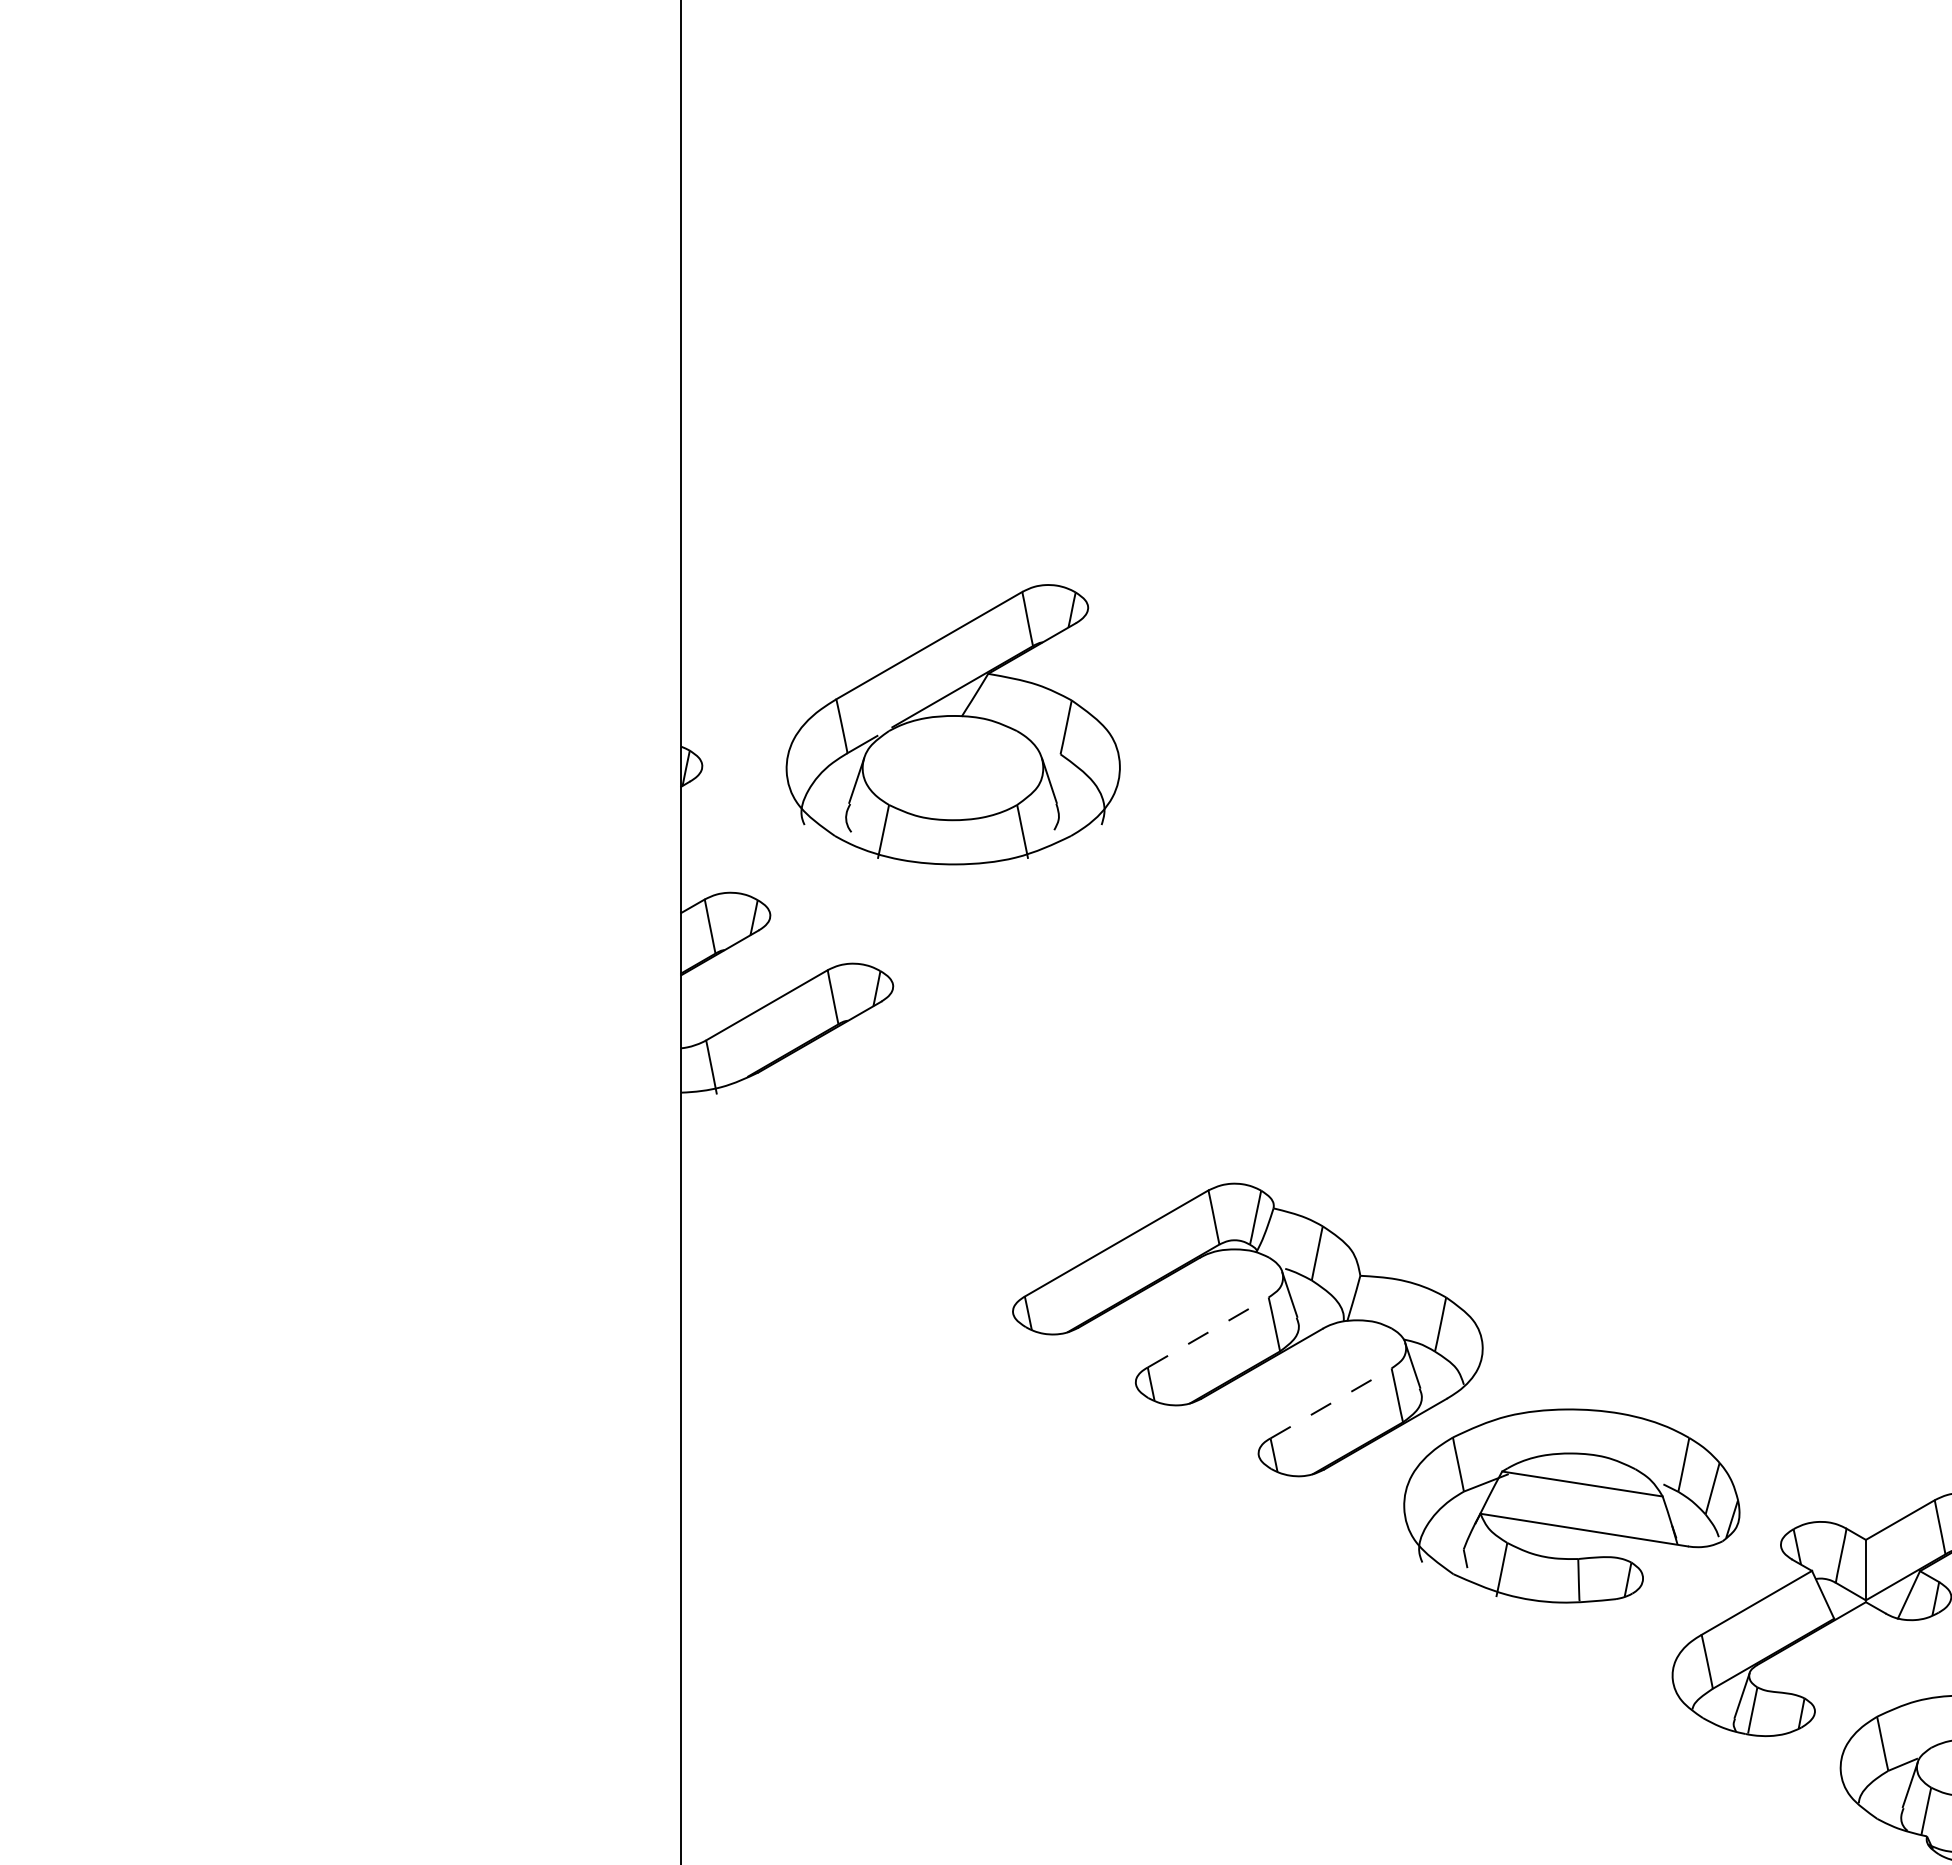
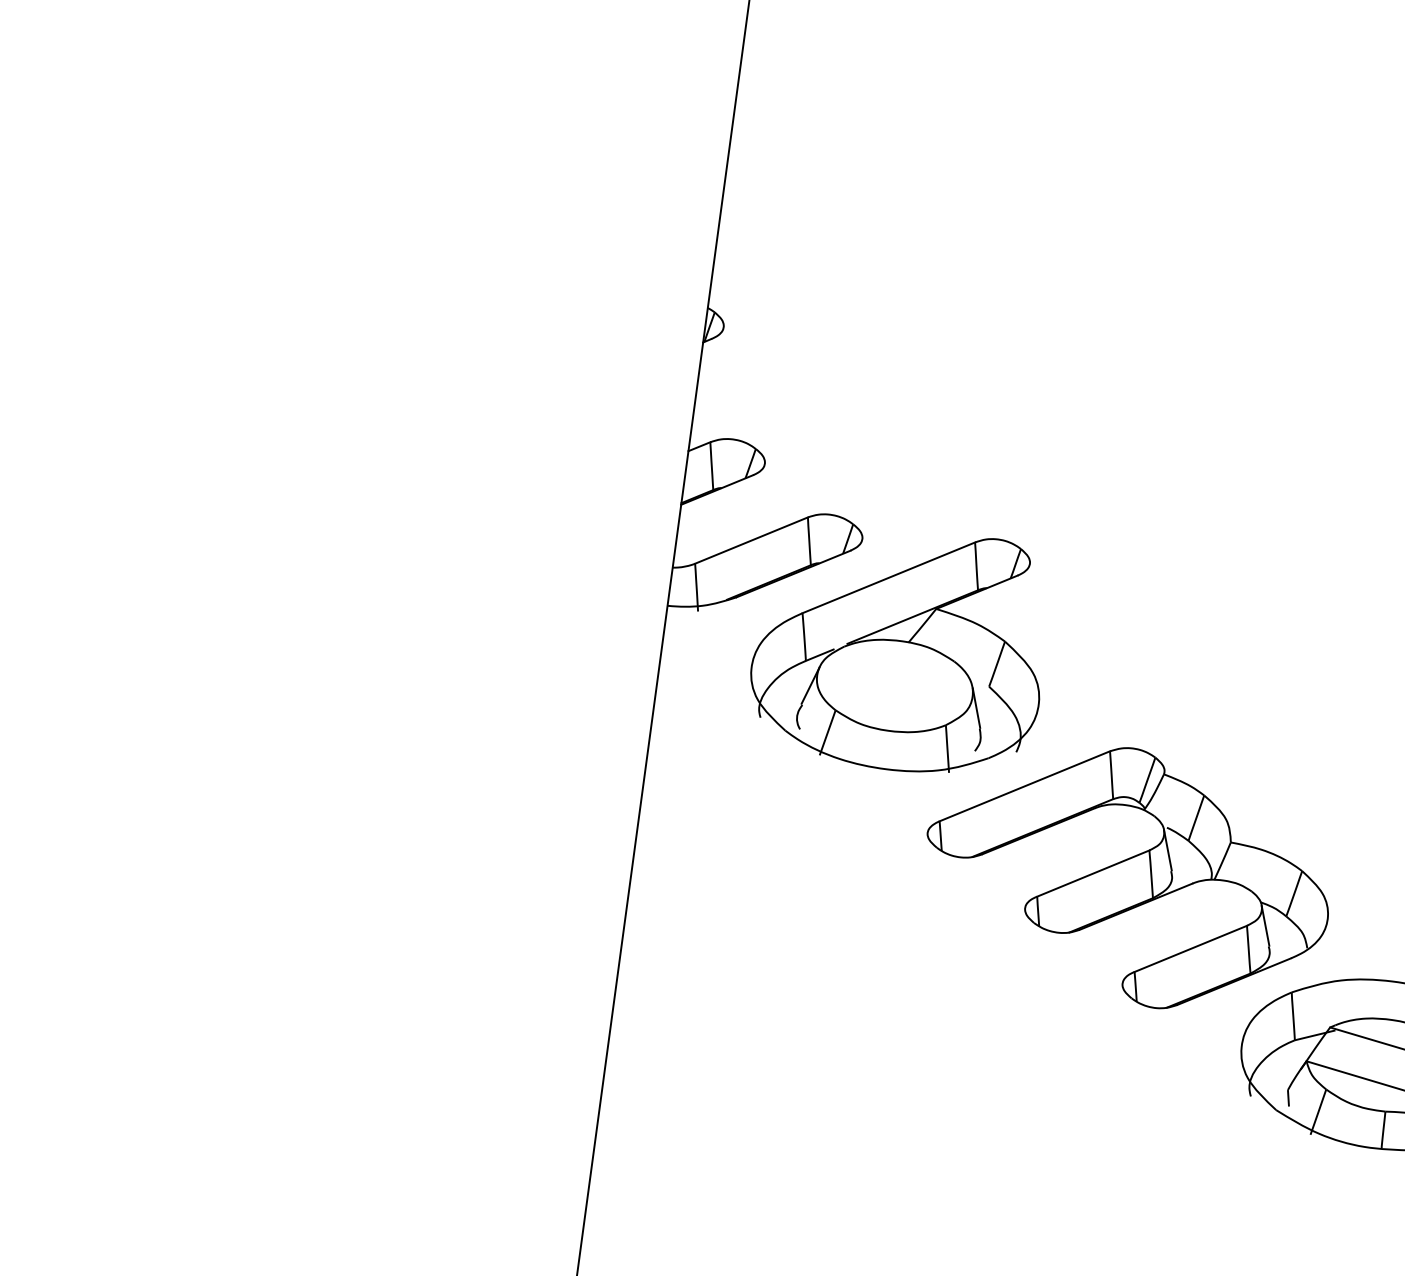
part: (952, 724) -> (899, 648), moved
line: (1208, 1332) -> (1093, 873), dashed -> solid
line: (1331, 1403) -> (1191, 949), dashed -> solid

